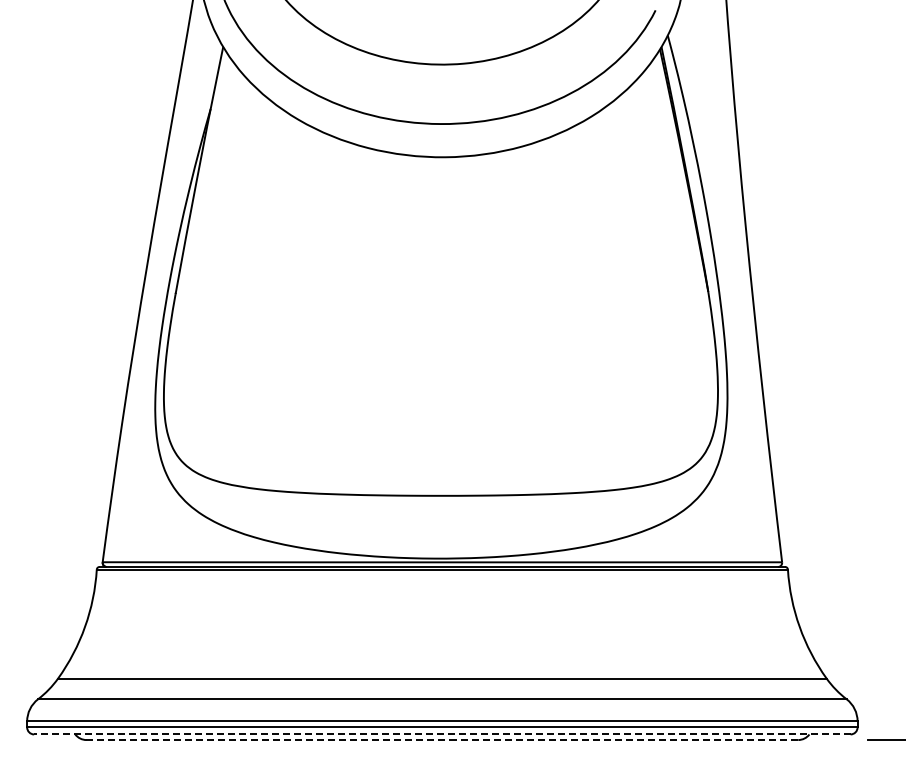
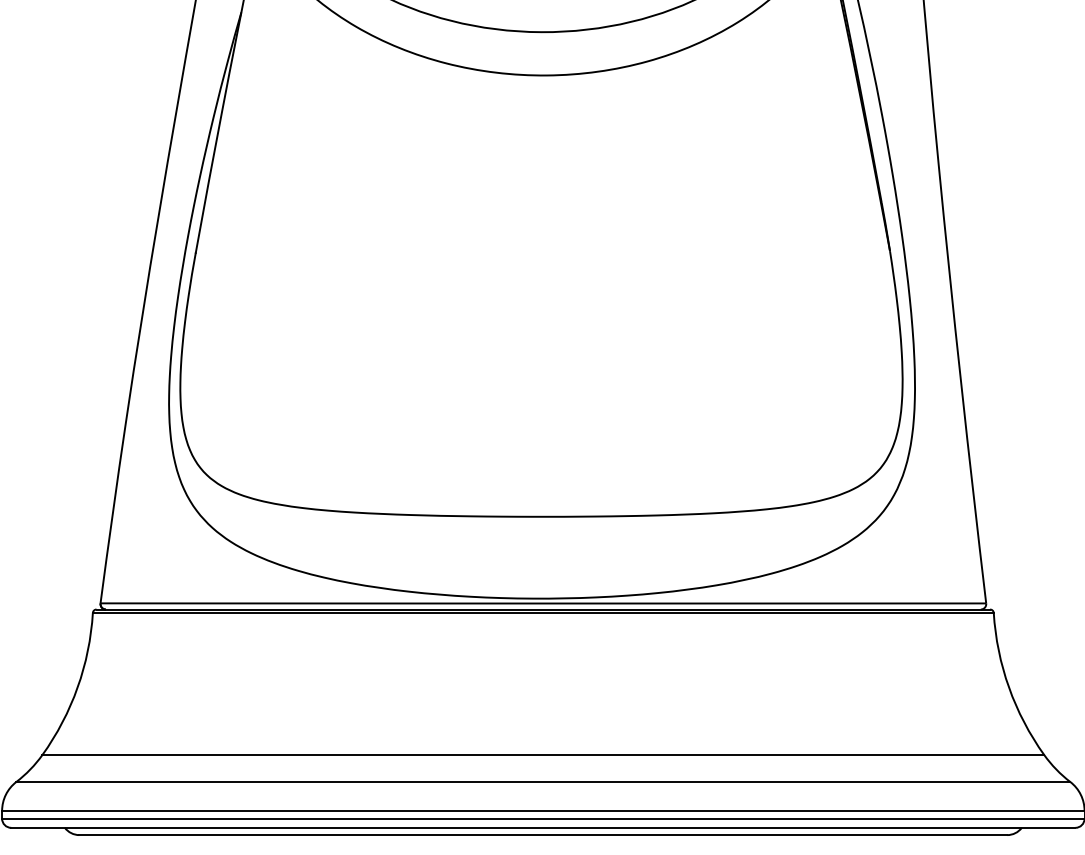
line: (441, 734) -> (542, 827), dashed -> solid
line: (442, 740) -> (543, 835), dashed -> solid

